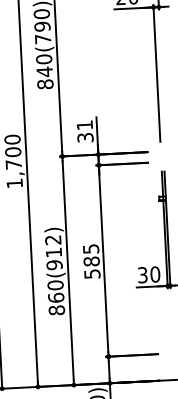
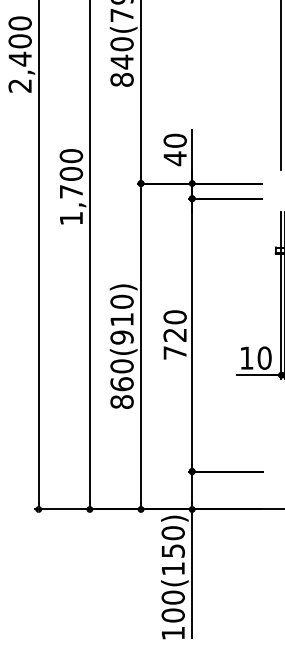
text: (84, 131) -> (174, 149), 31 -> 40
text: (52, 239) -> (121, 301), 860(912) -> 860(910)
text: (91, 261) -> (174, 334), 585 -> 720
text: (142, 274) -> (246, 357), 30 -> 10

